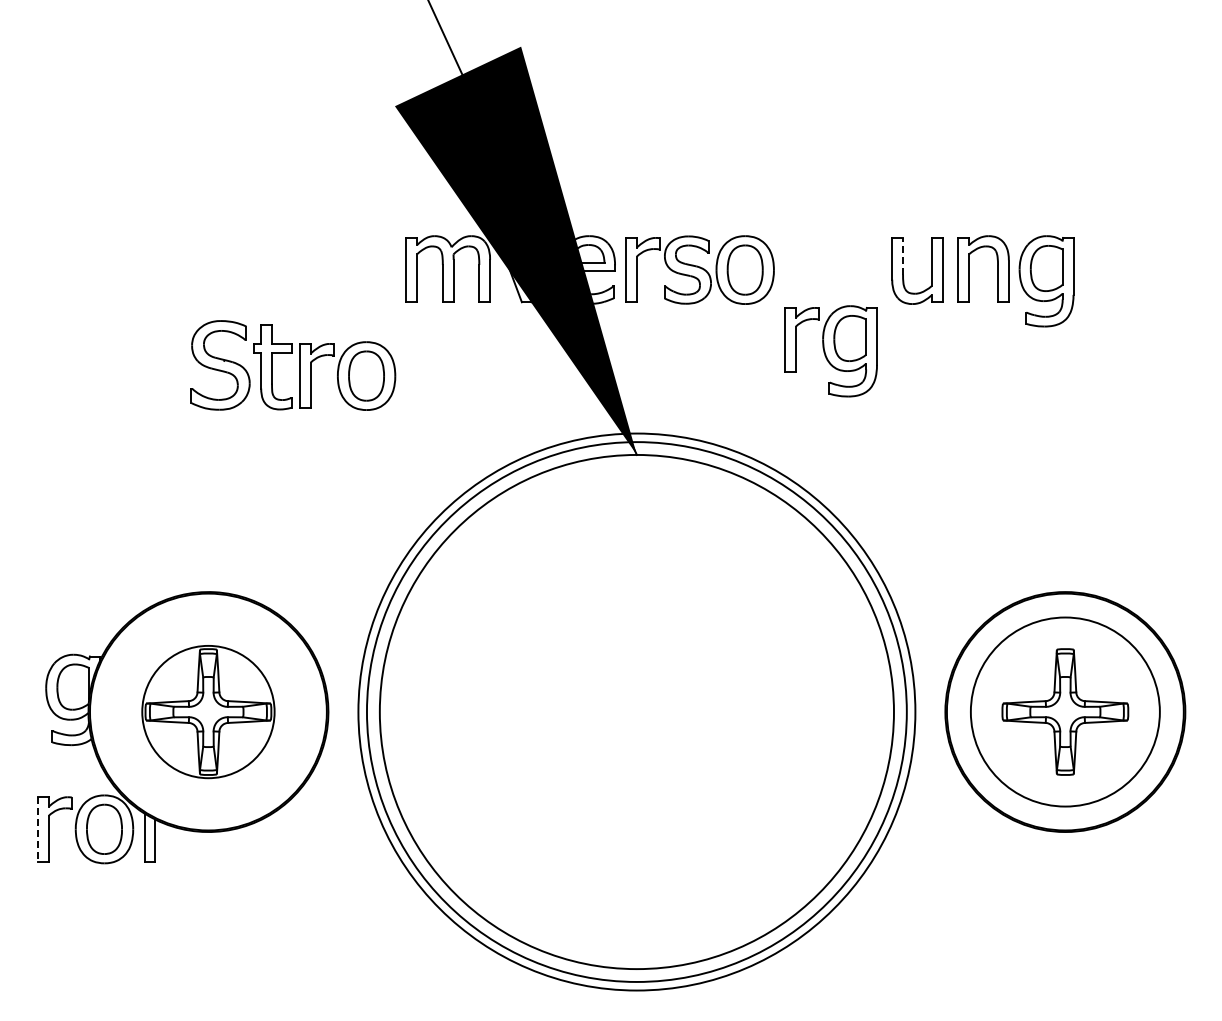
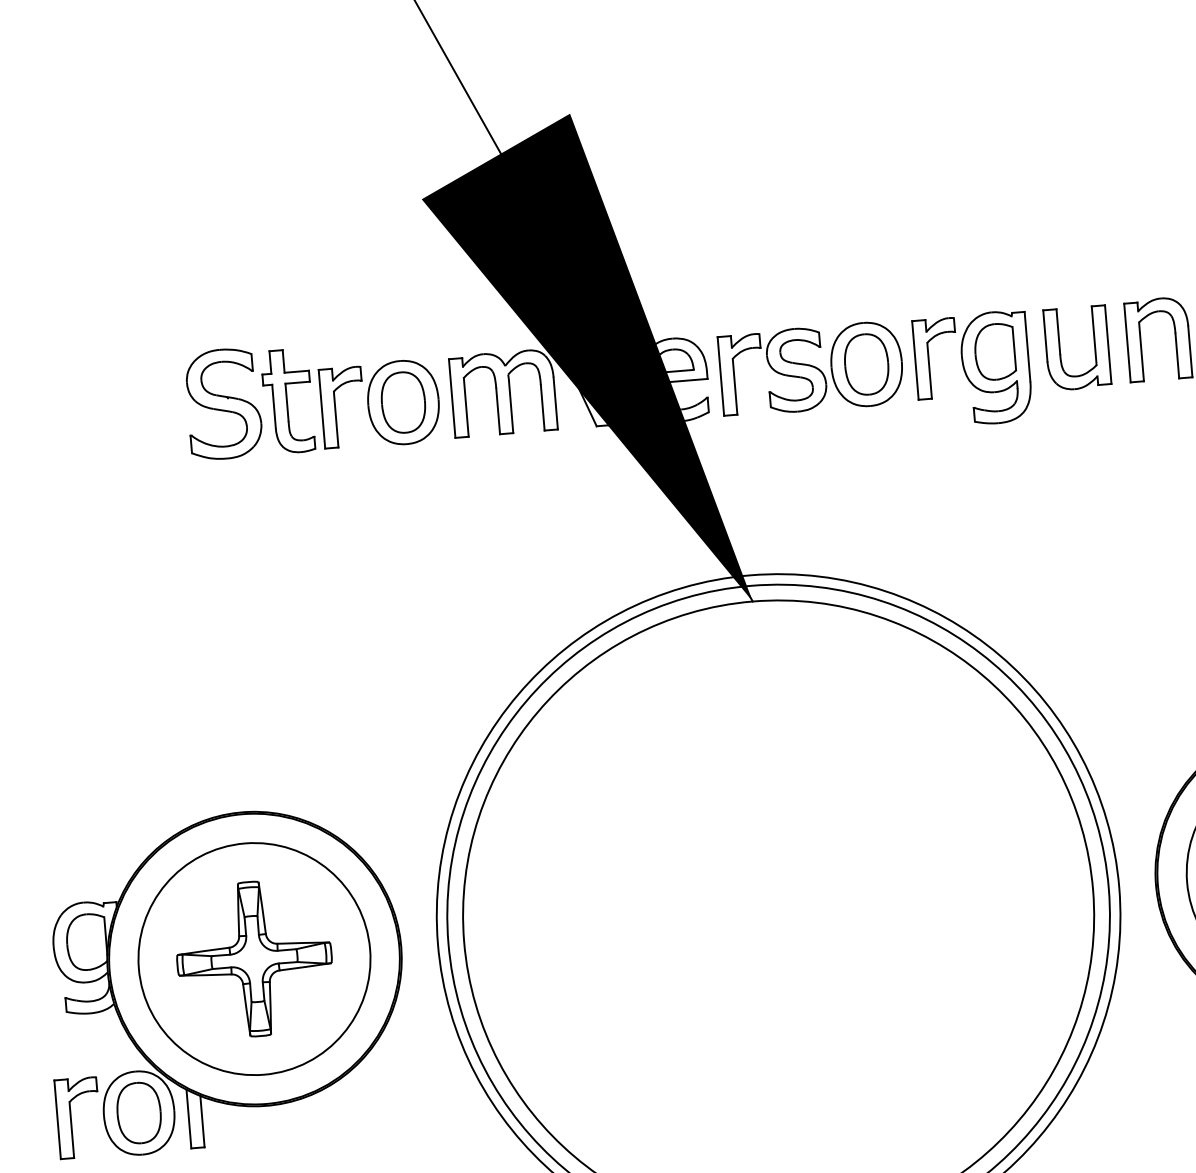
line: (903, 255) -> (1058, 330), dashed -> solid
part: (830, 351) -> (972, 369), moved
part: (293, 365) -> (313, 396), moved
circle: (207, 711) -> (253, 958), size x1.43
line: (37, 829) -> (57, 1119), dashed -> solid

